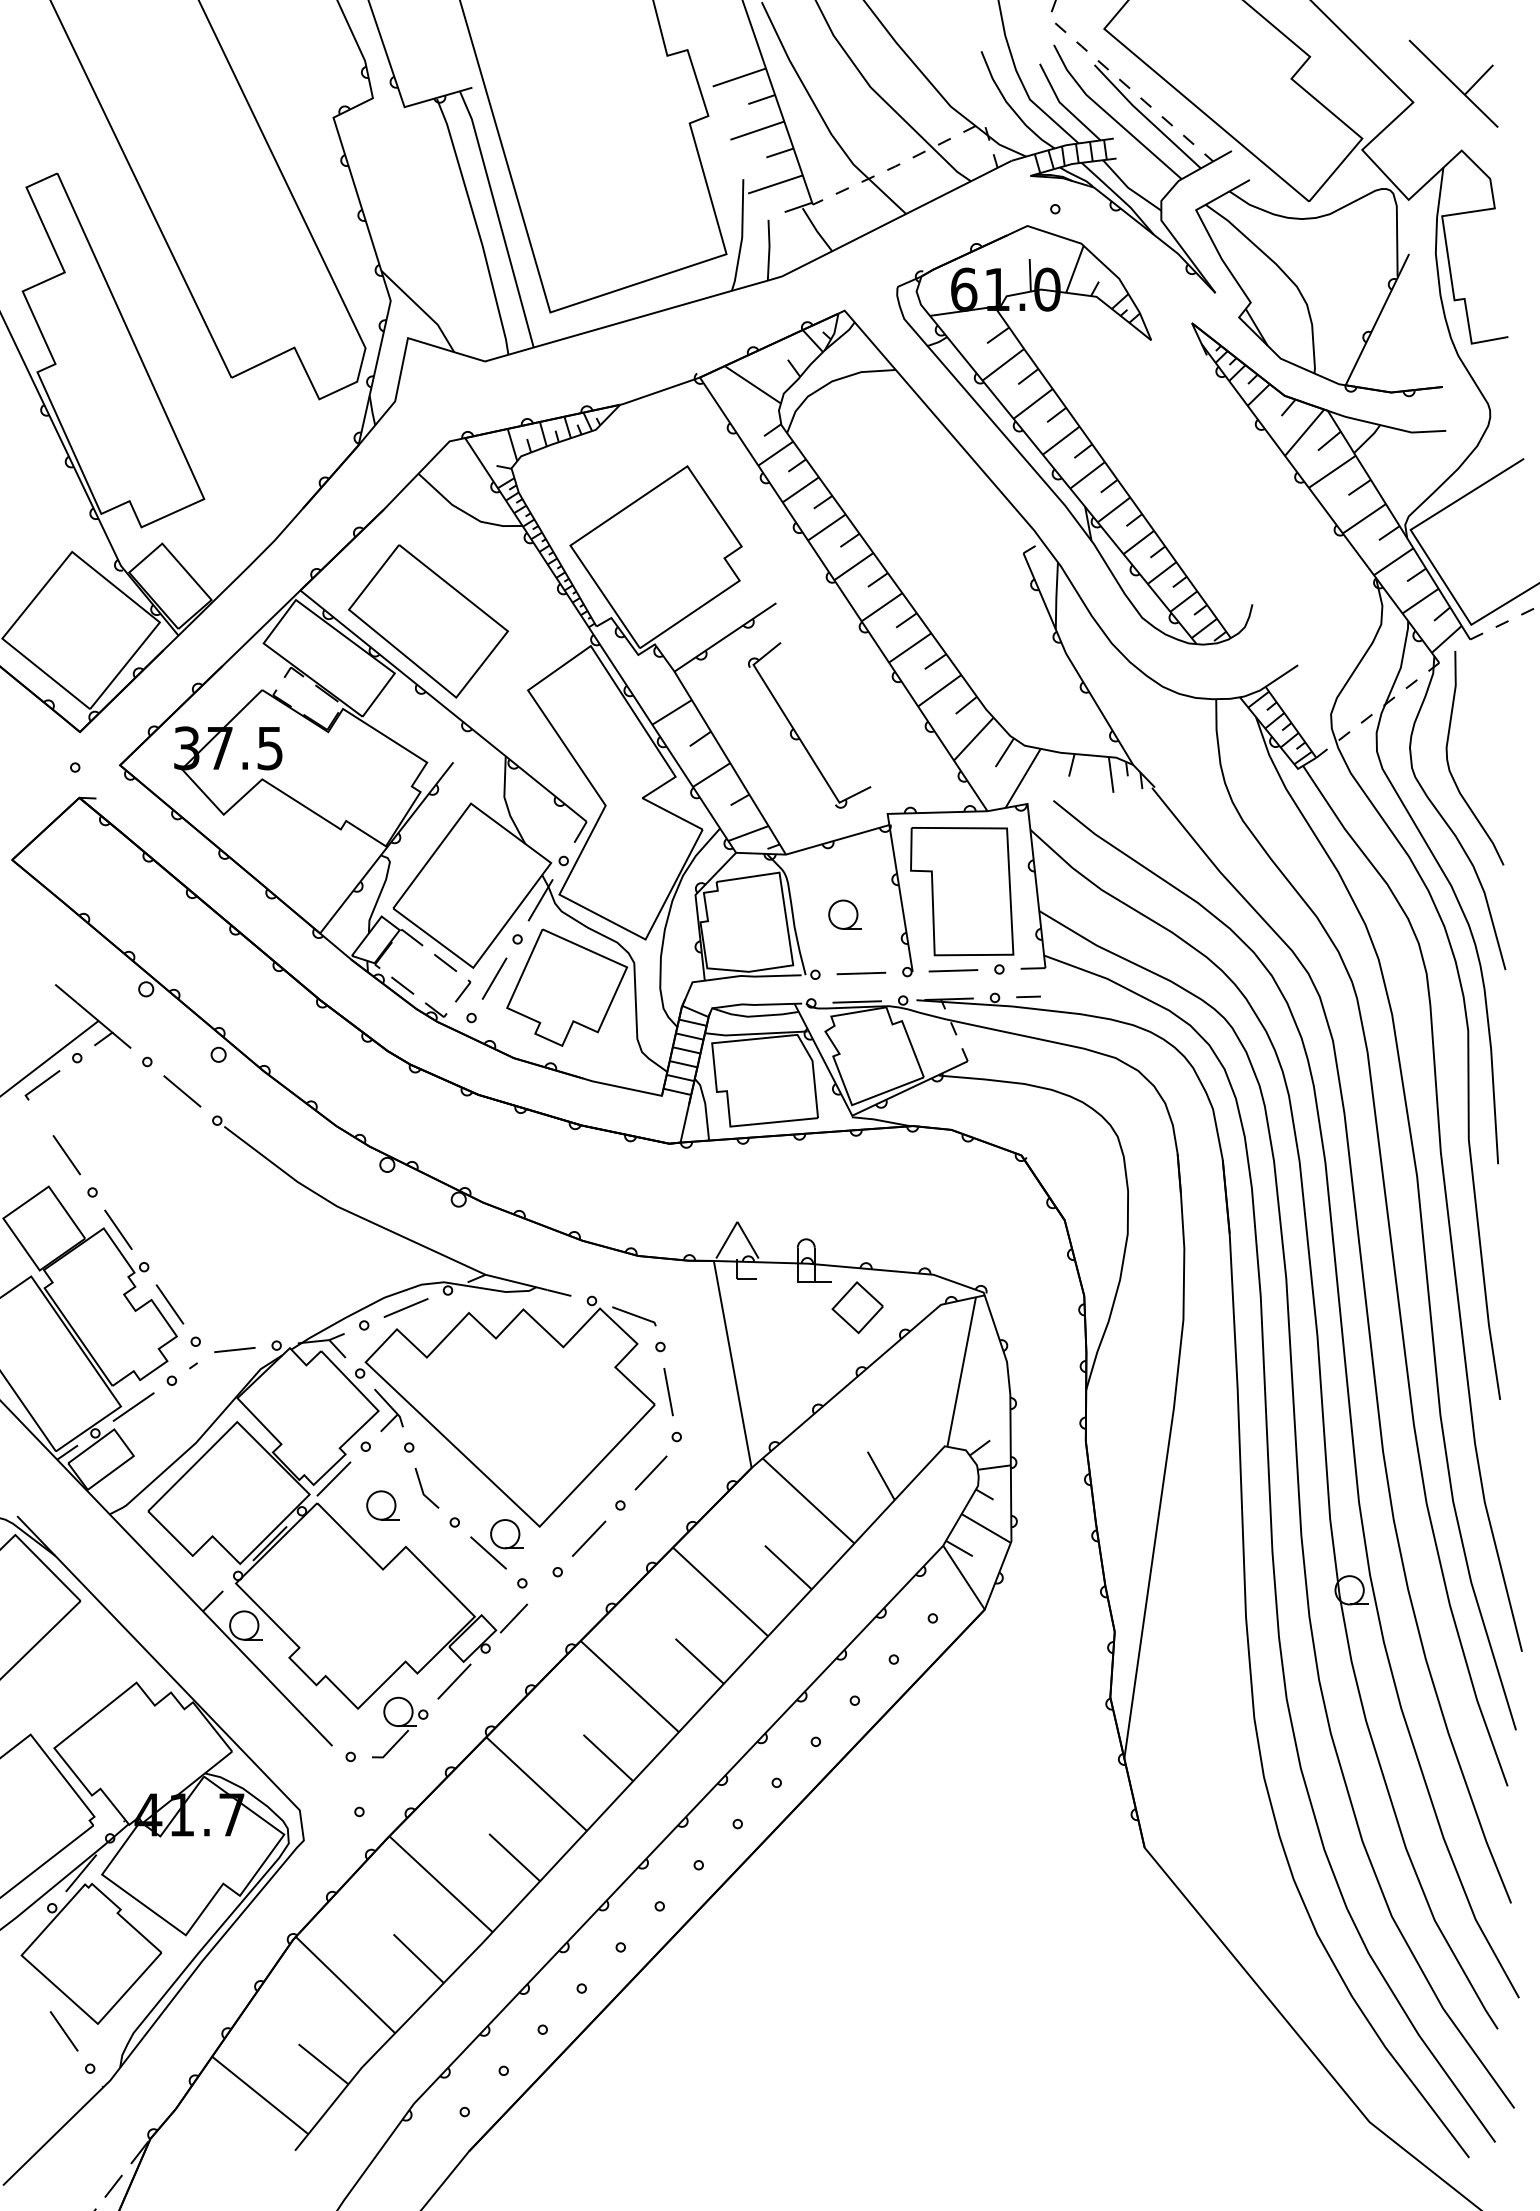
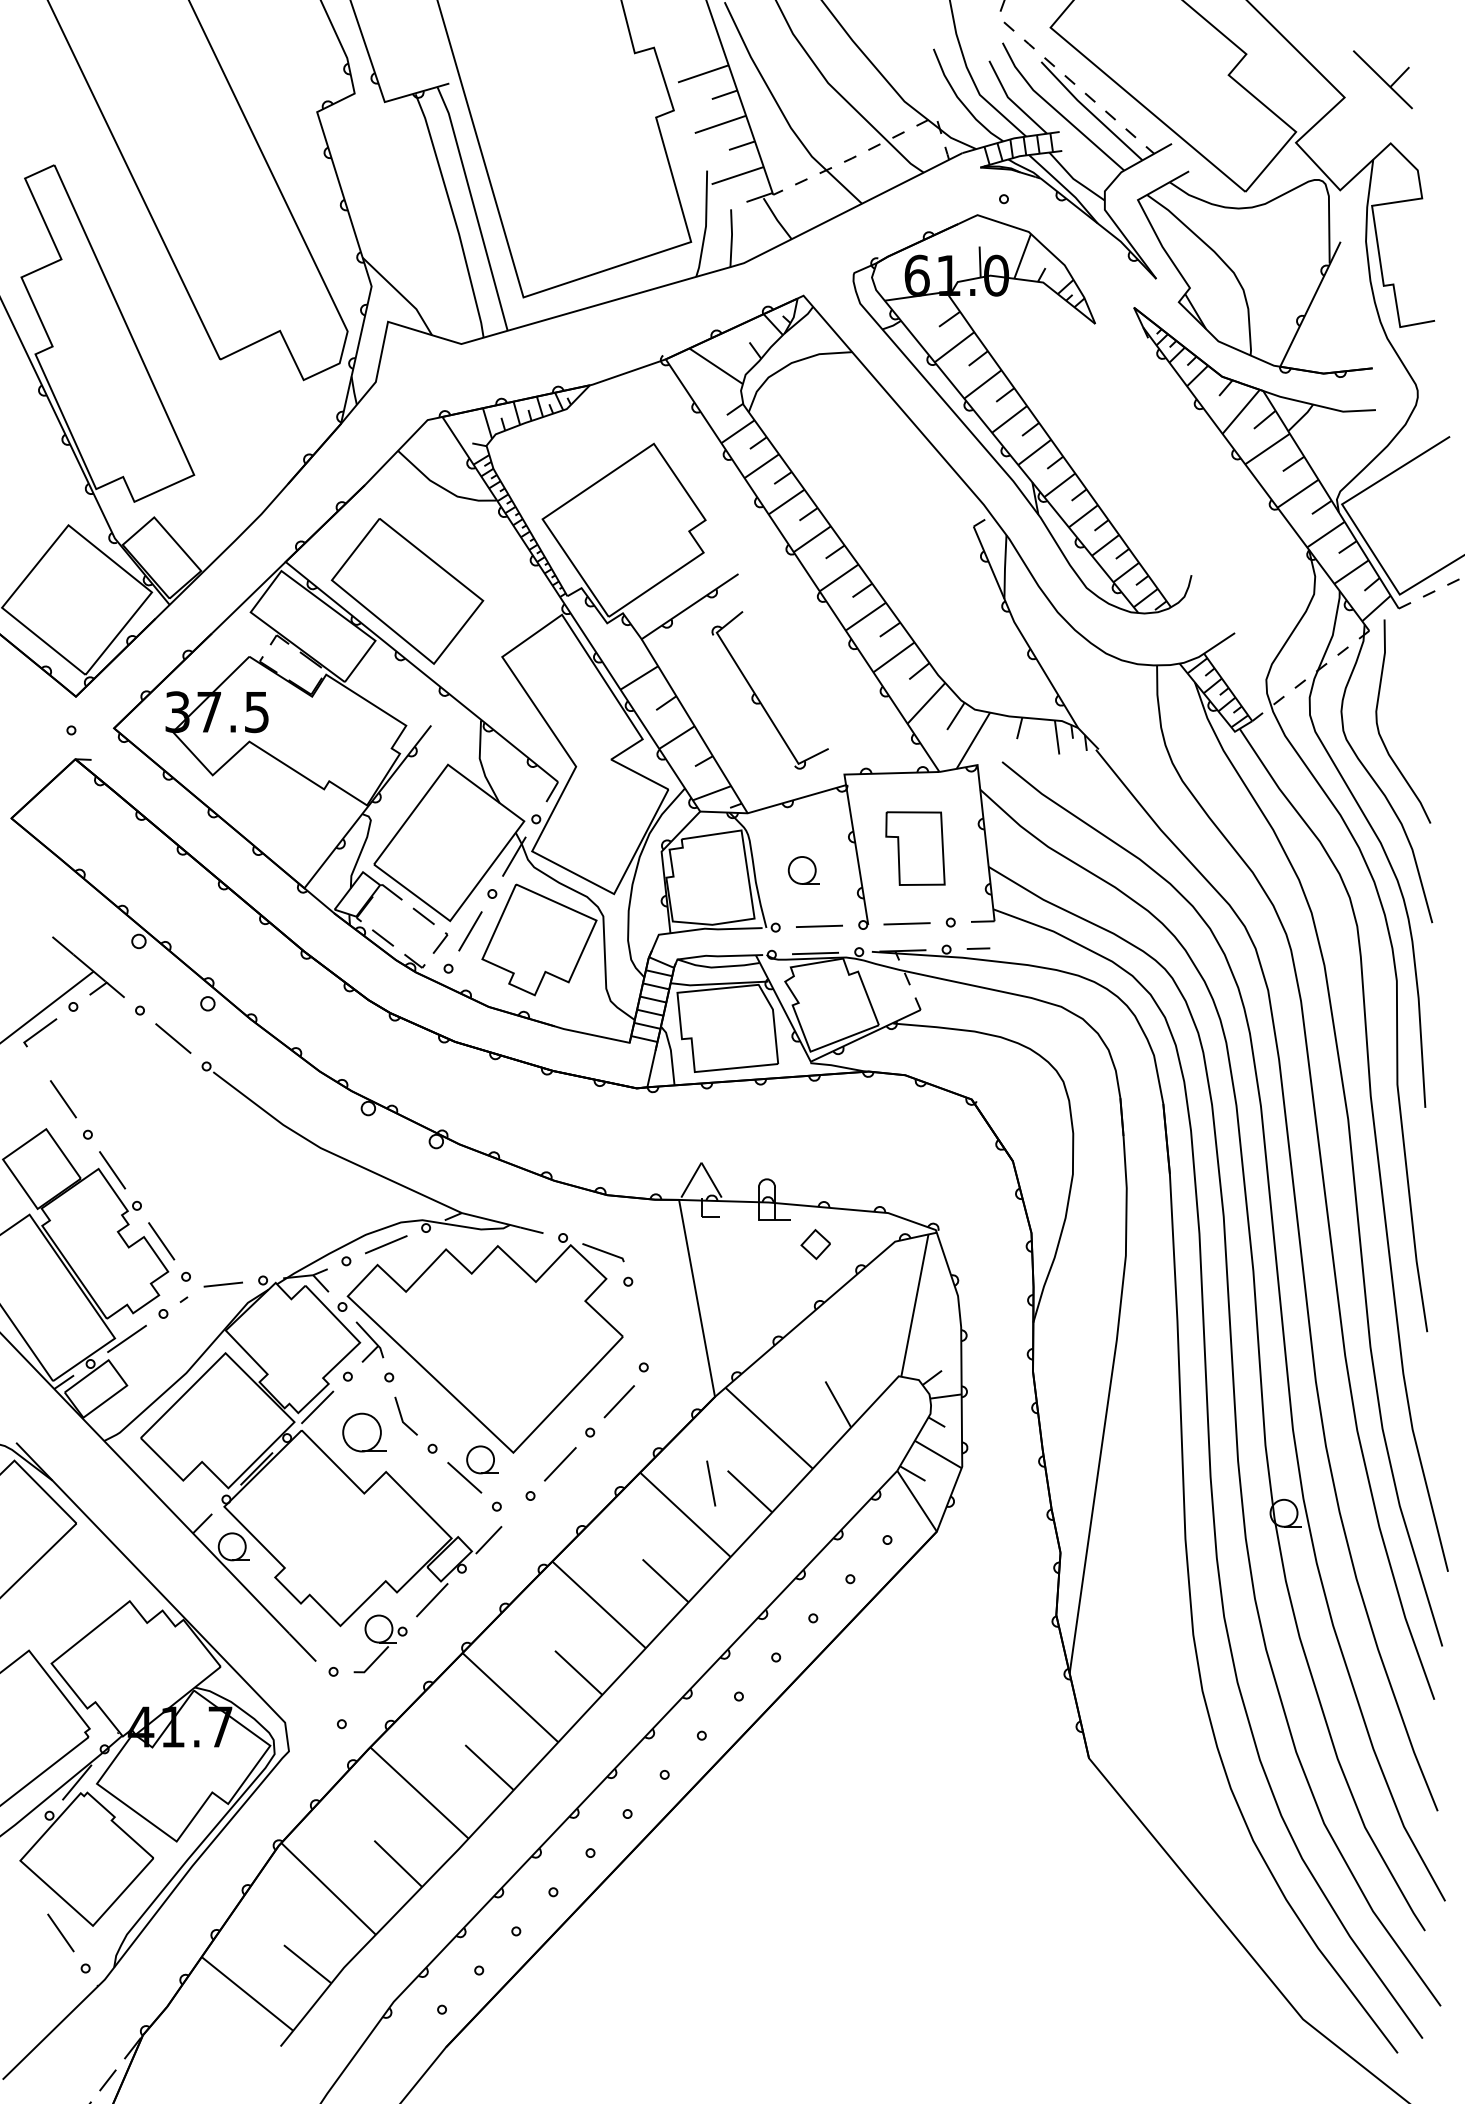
part: (1453, 83) -> (1382, 79), size x0.7
part: (962, 891) -> (915, 848), size x0.6
part: (857, 1307) -> (815, 1244), size x0.6
line: (668, 1392) -> (711, 1483), moved
part: (382, 1505) -> (363, 1432), size x1.4

